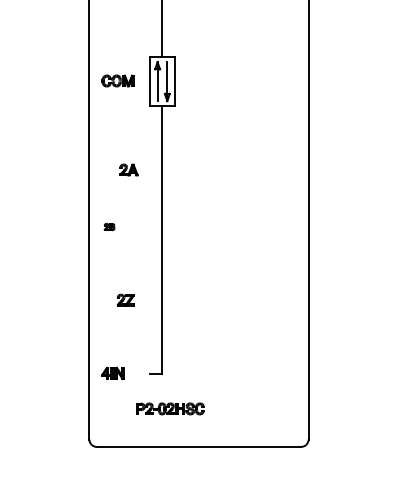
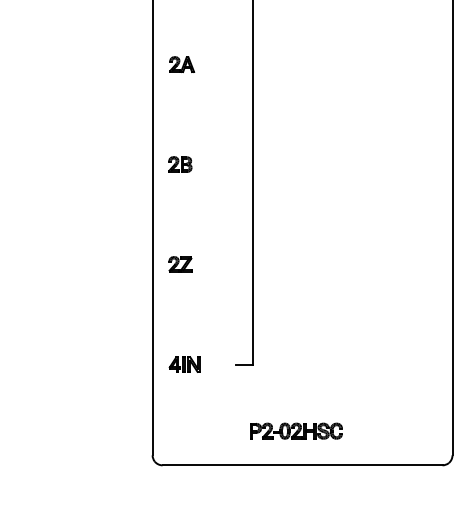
part: (128, 169) -> (181, 63), moved
part: (109, 226) -> (180, 163), size x1.67
part: (125, 299) -> (180, 263), moved
part: (170, 408) -> (296, 430), moved

